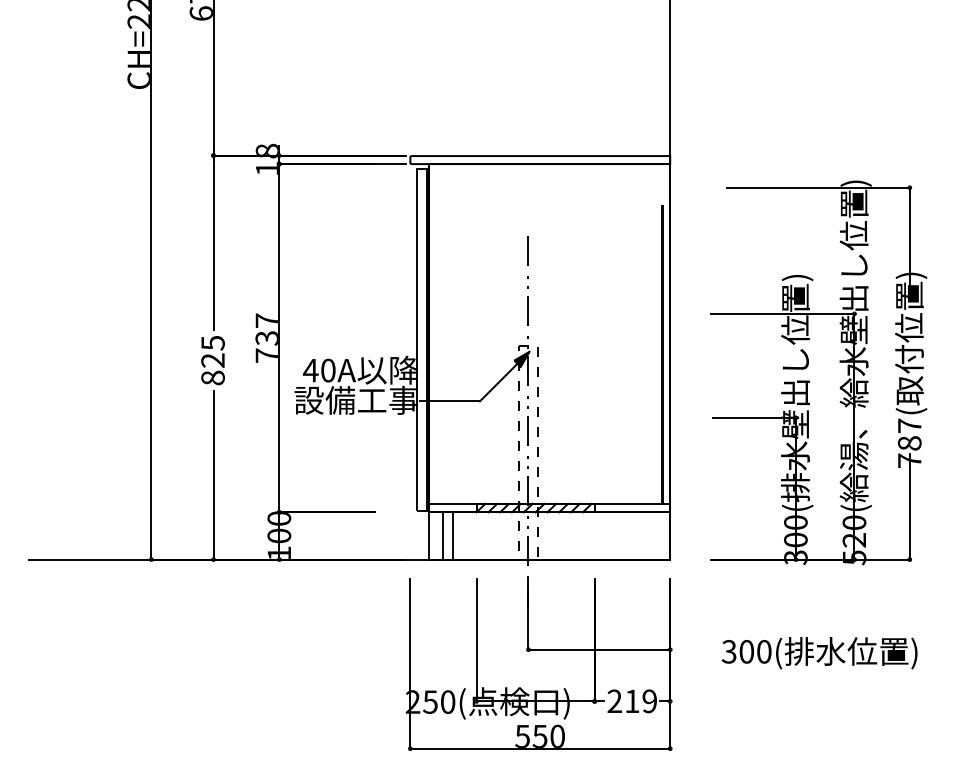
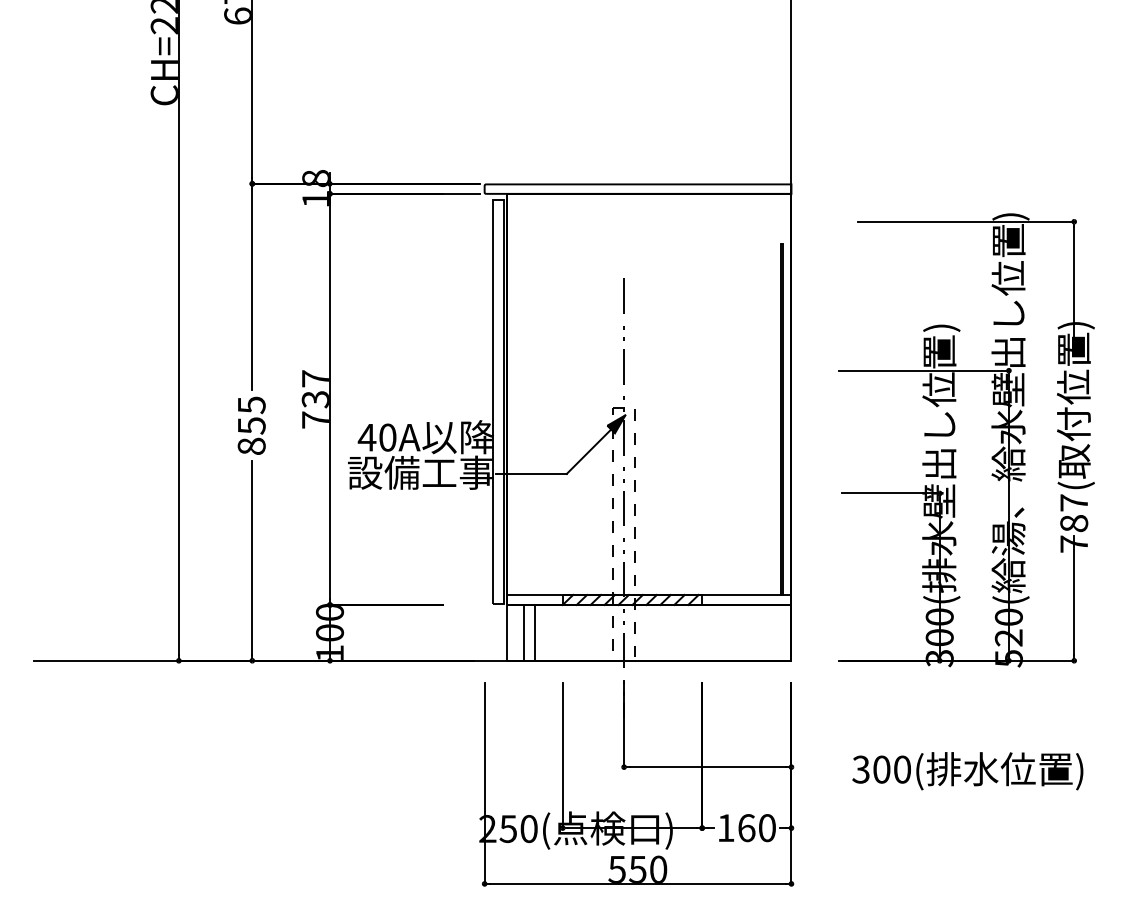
text: (212, 360) -> (251, 425), 825 -> 855
text: (632, 701) -> (746, 828), 219 -> 160

